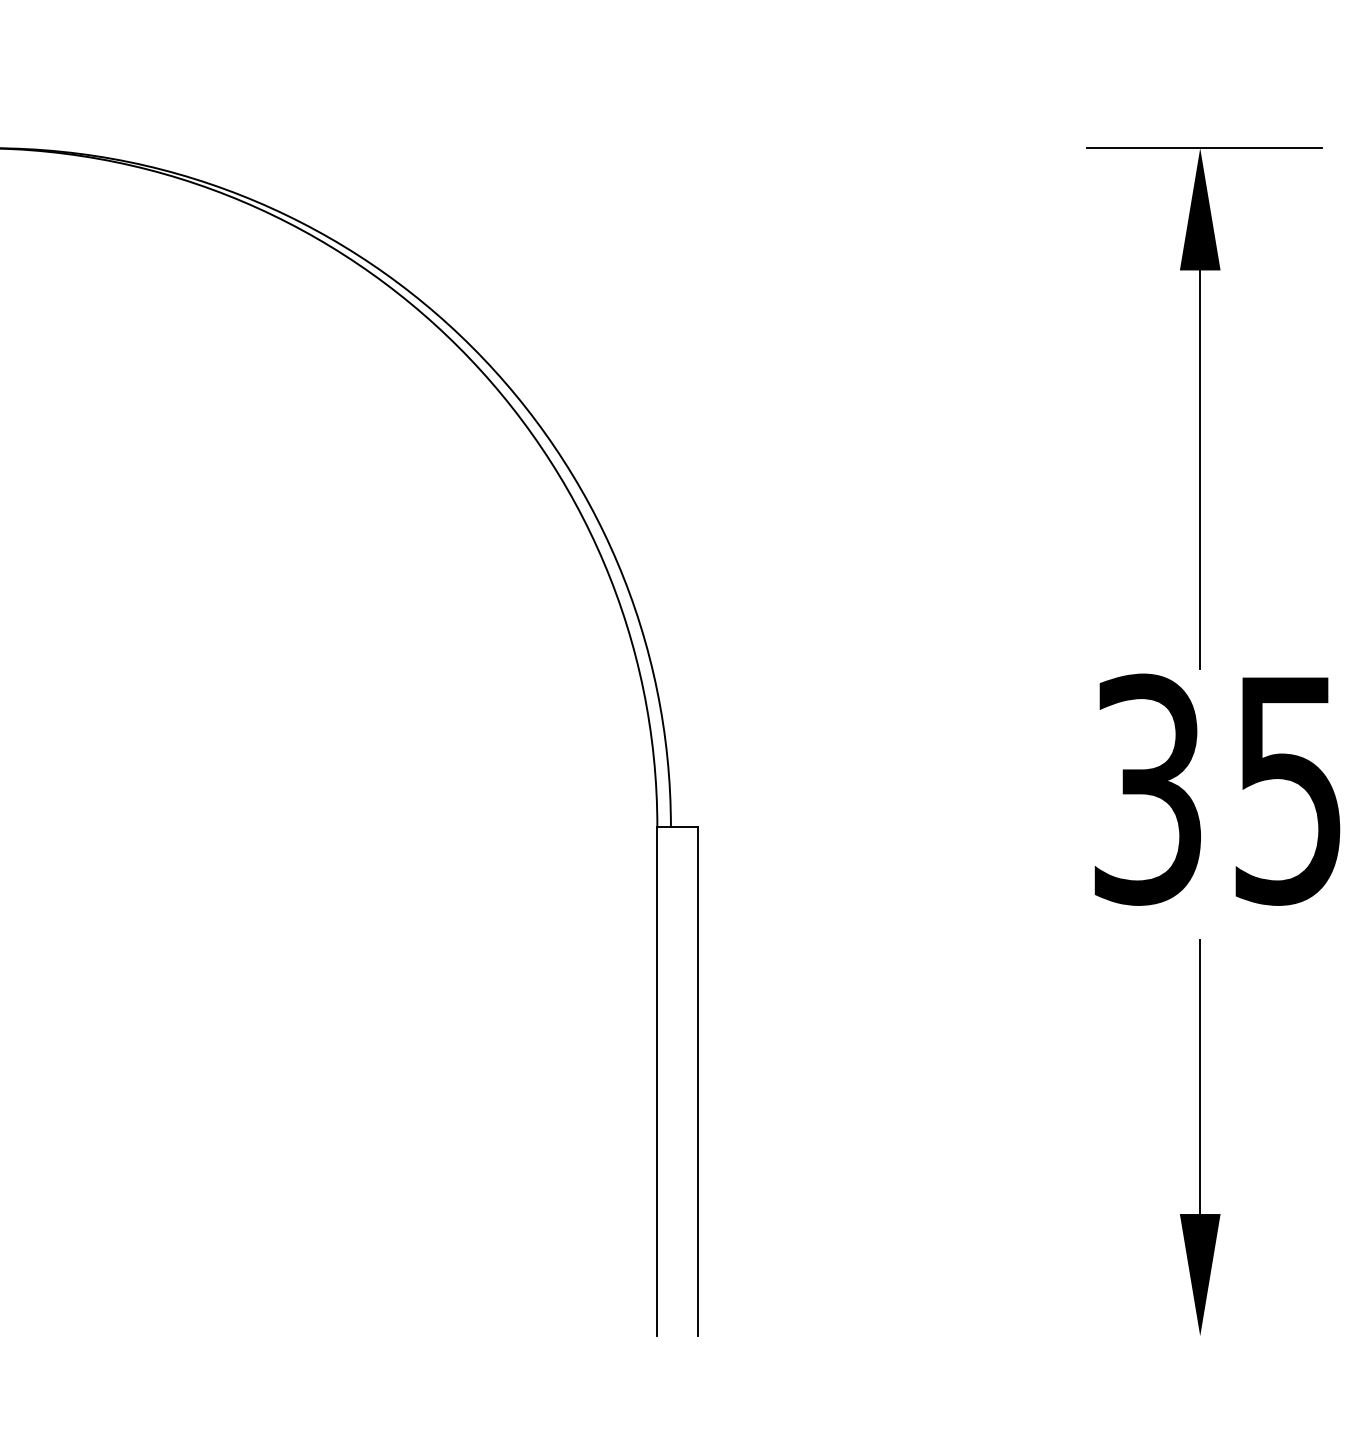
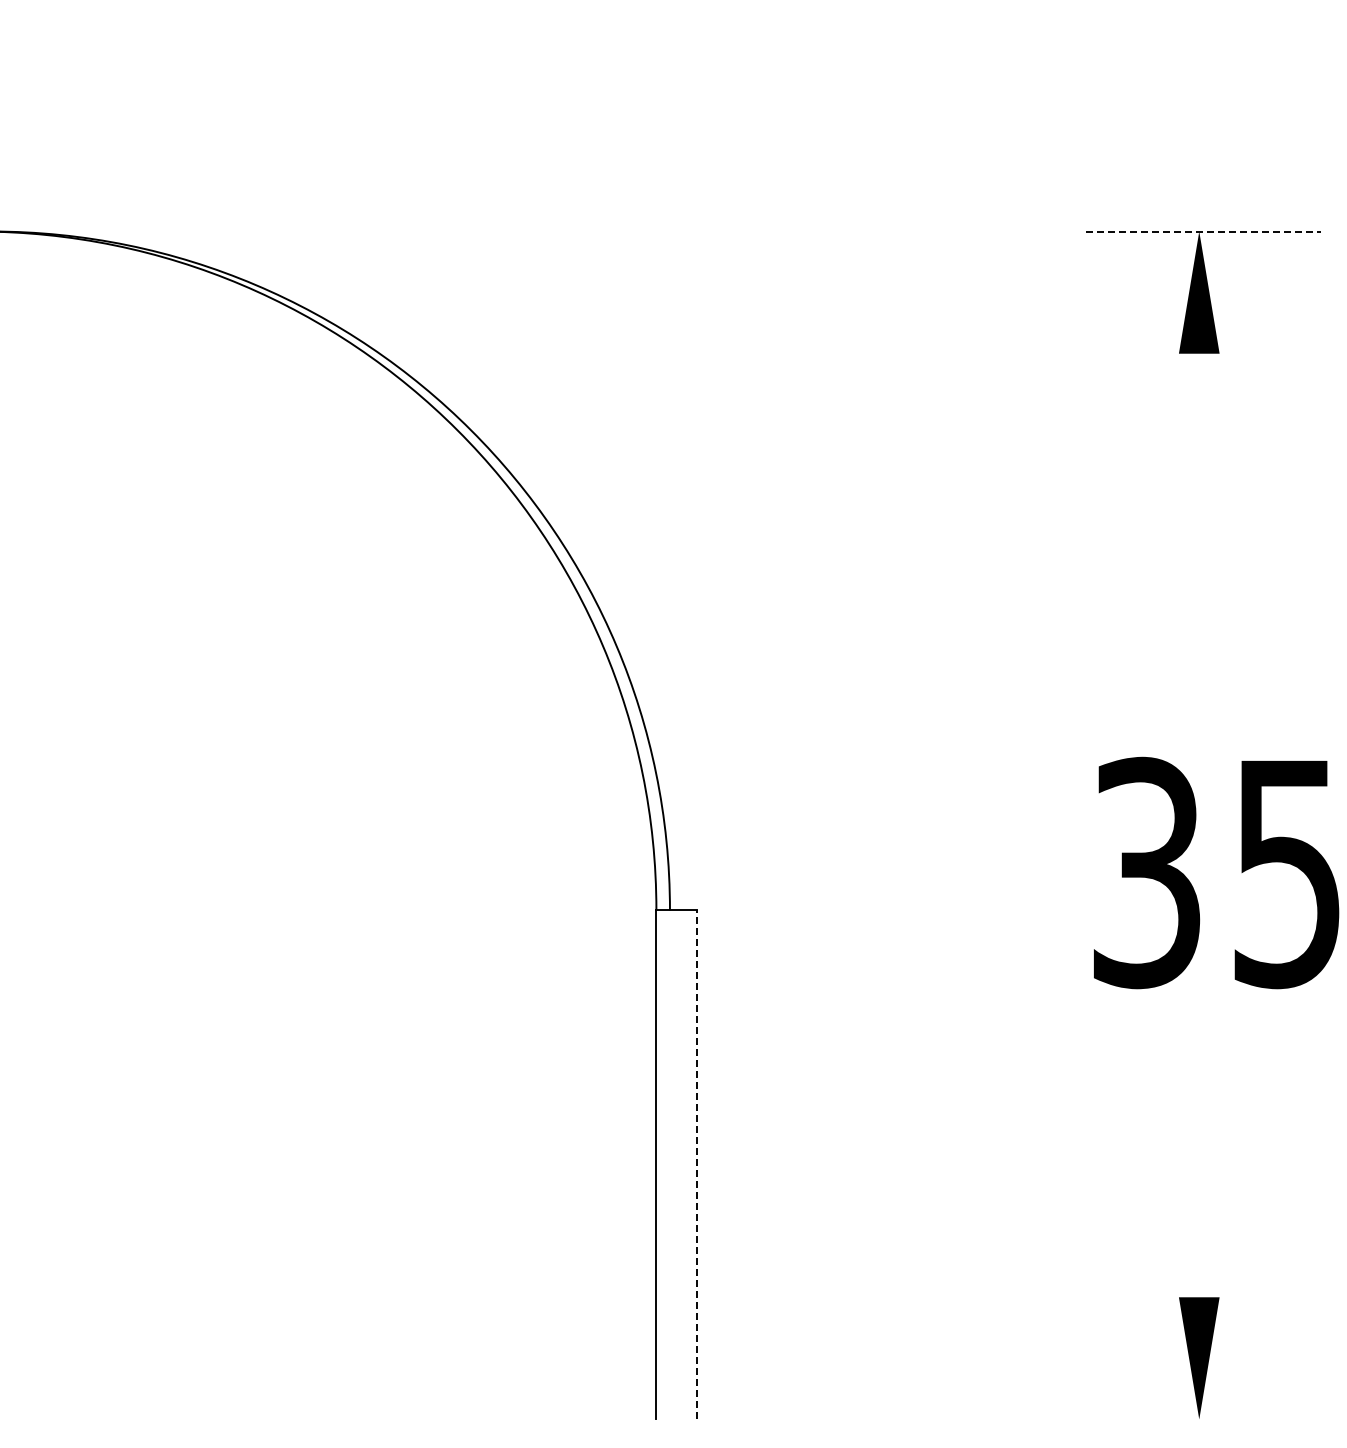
line: (1204, 148) -> (1203, 231), solid -> dashed
line: (1200, 469) -> (1199, 552), removed
line: (1200, 1077) -> (1199, 1160), removed
line: (698, 1081) -> (697, 1164), solid -> dashed

